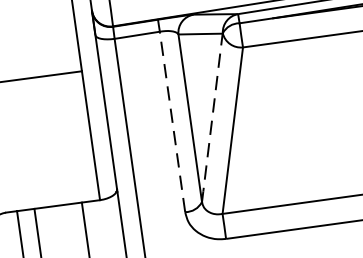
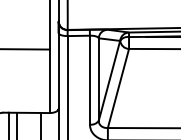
line: (212, 119) -> (109, 81), dashed -> solid
line: (171, 120) -> (89, 79), dashed -> solid

